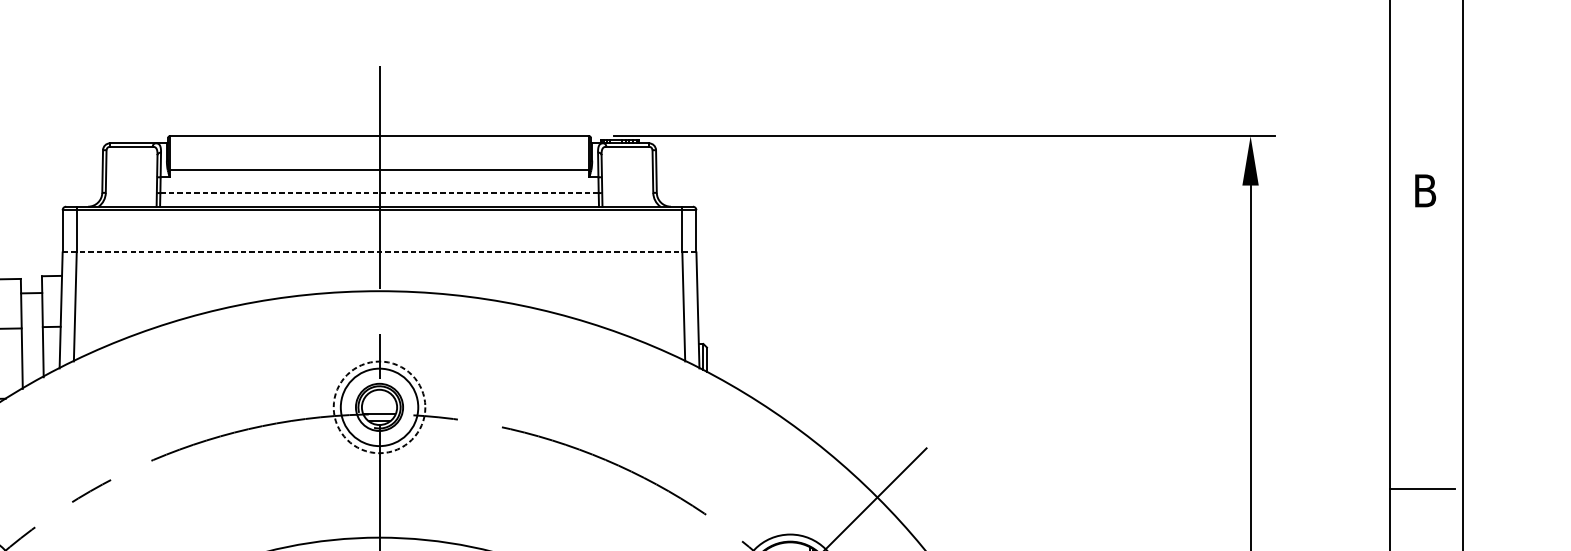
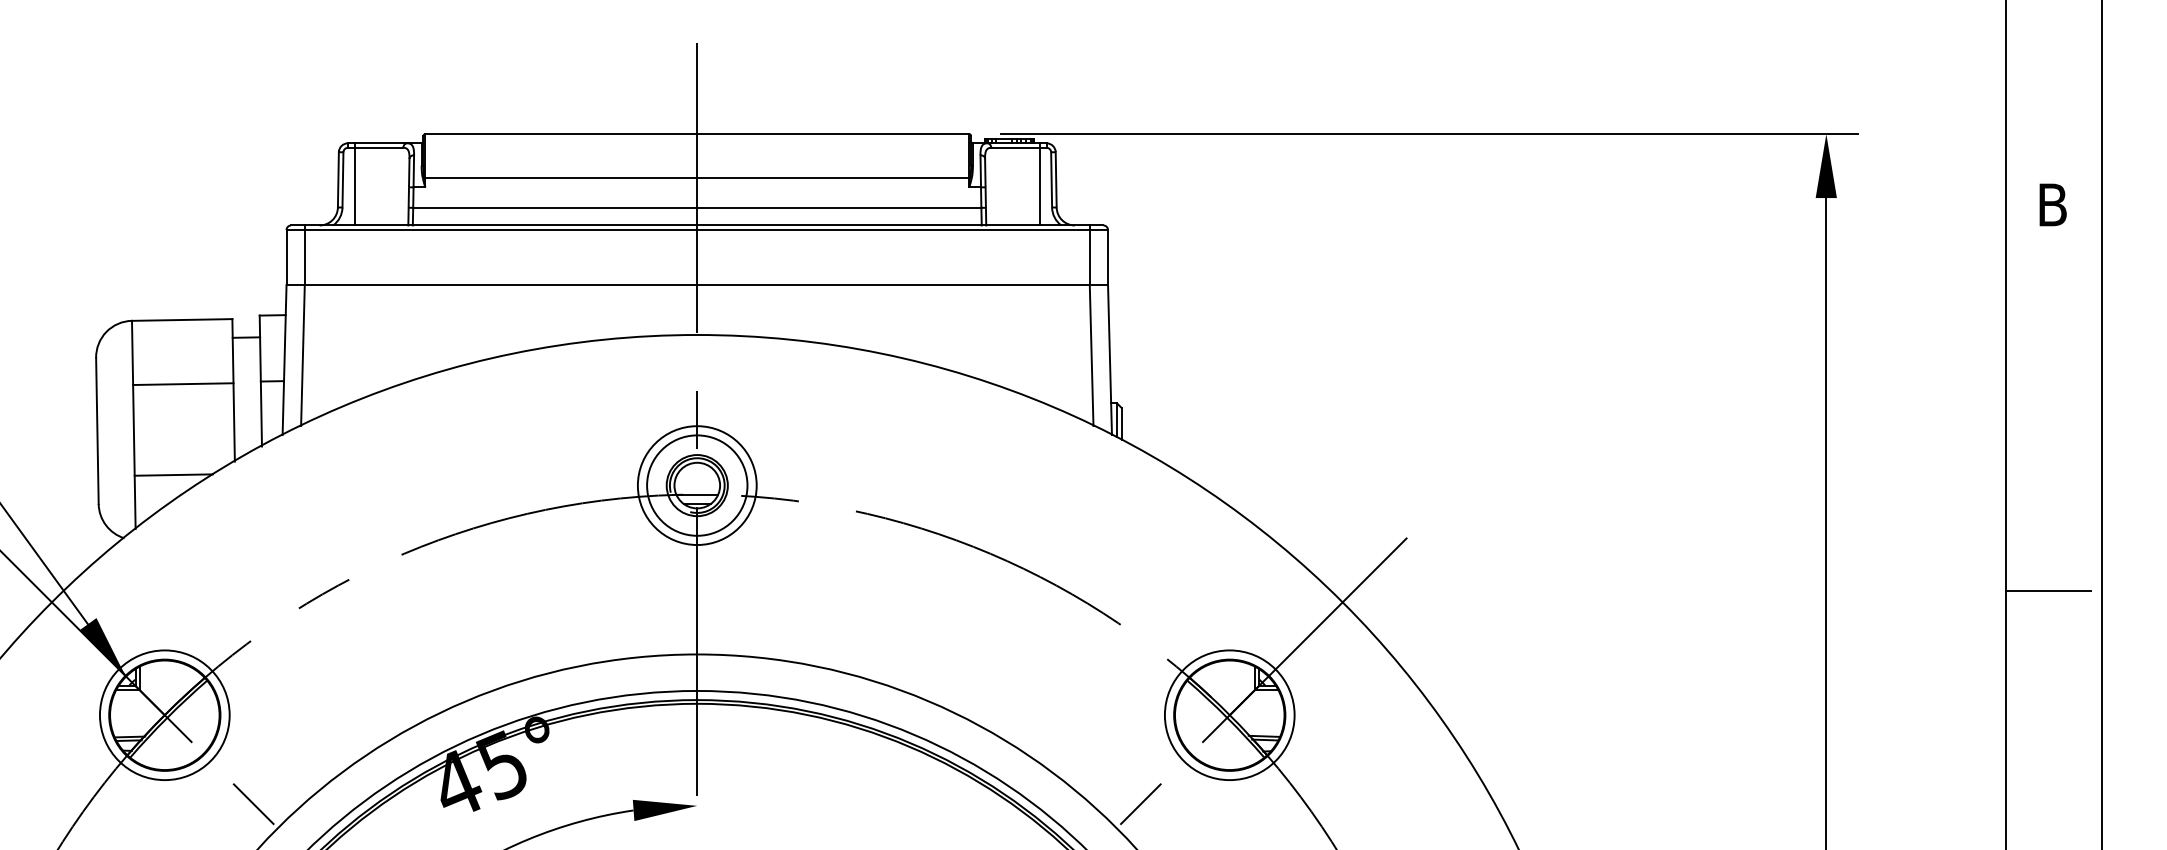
line: (115, 175) -> (355, 184), added
line: (643, 175) -> (1039, 184), added
line: (379, 192) -> (697, 207), dashed -> solid
line: (379, 252) -> (697, 284), dashed -> solid
circle: (378, 407) -> (696, 485), dashed -> solid

